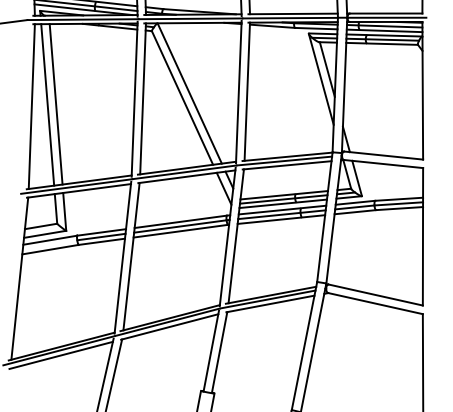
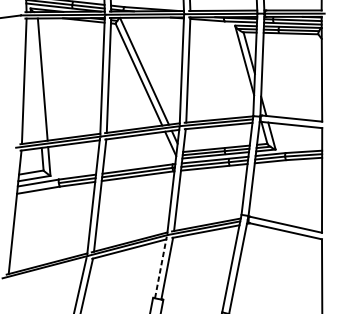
line: (47, 104) -> (36, 79), removed
line: (211, 350) -> (161, 267), solid -> dashed
line: (60, 354) -> (46, 270), removed

